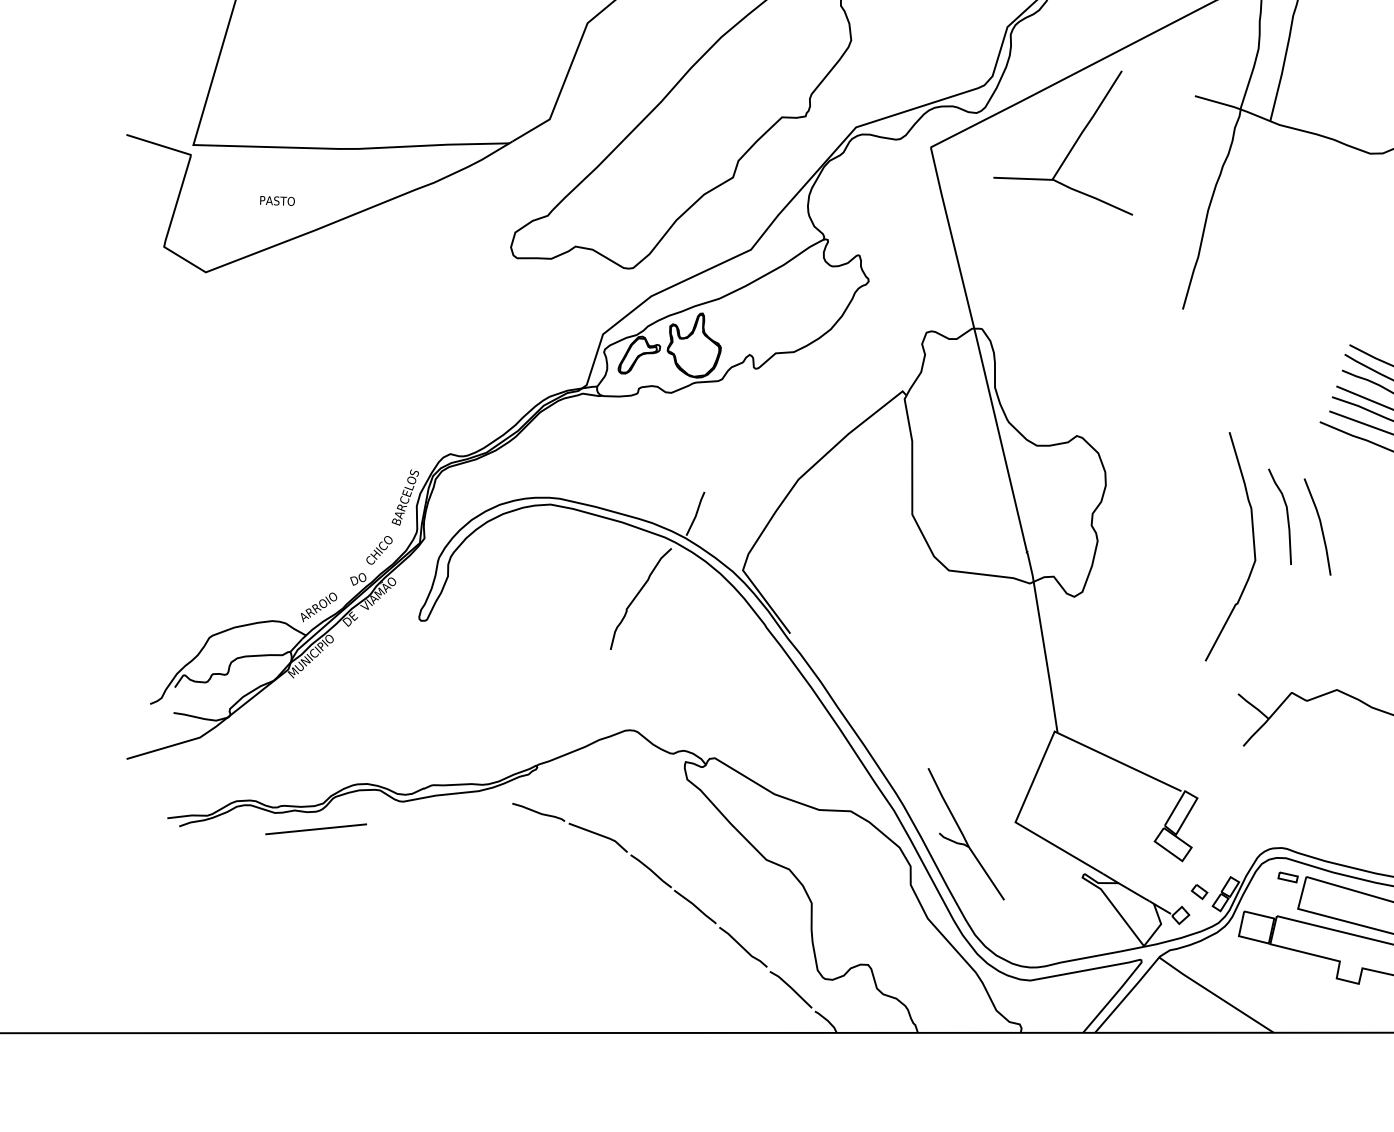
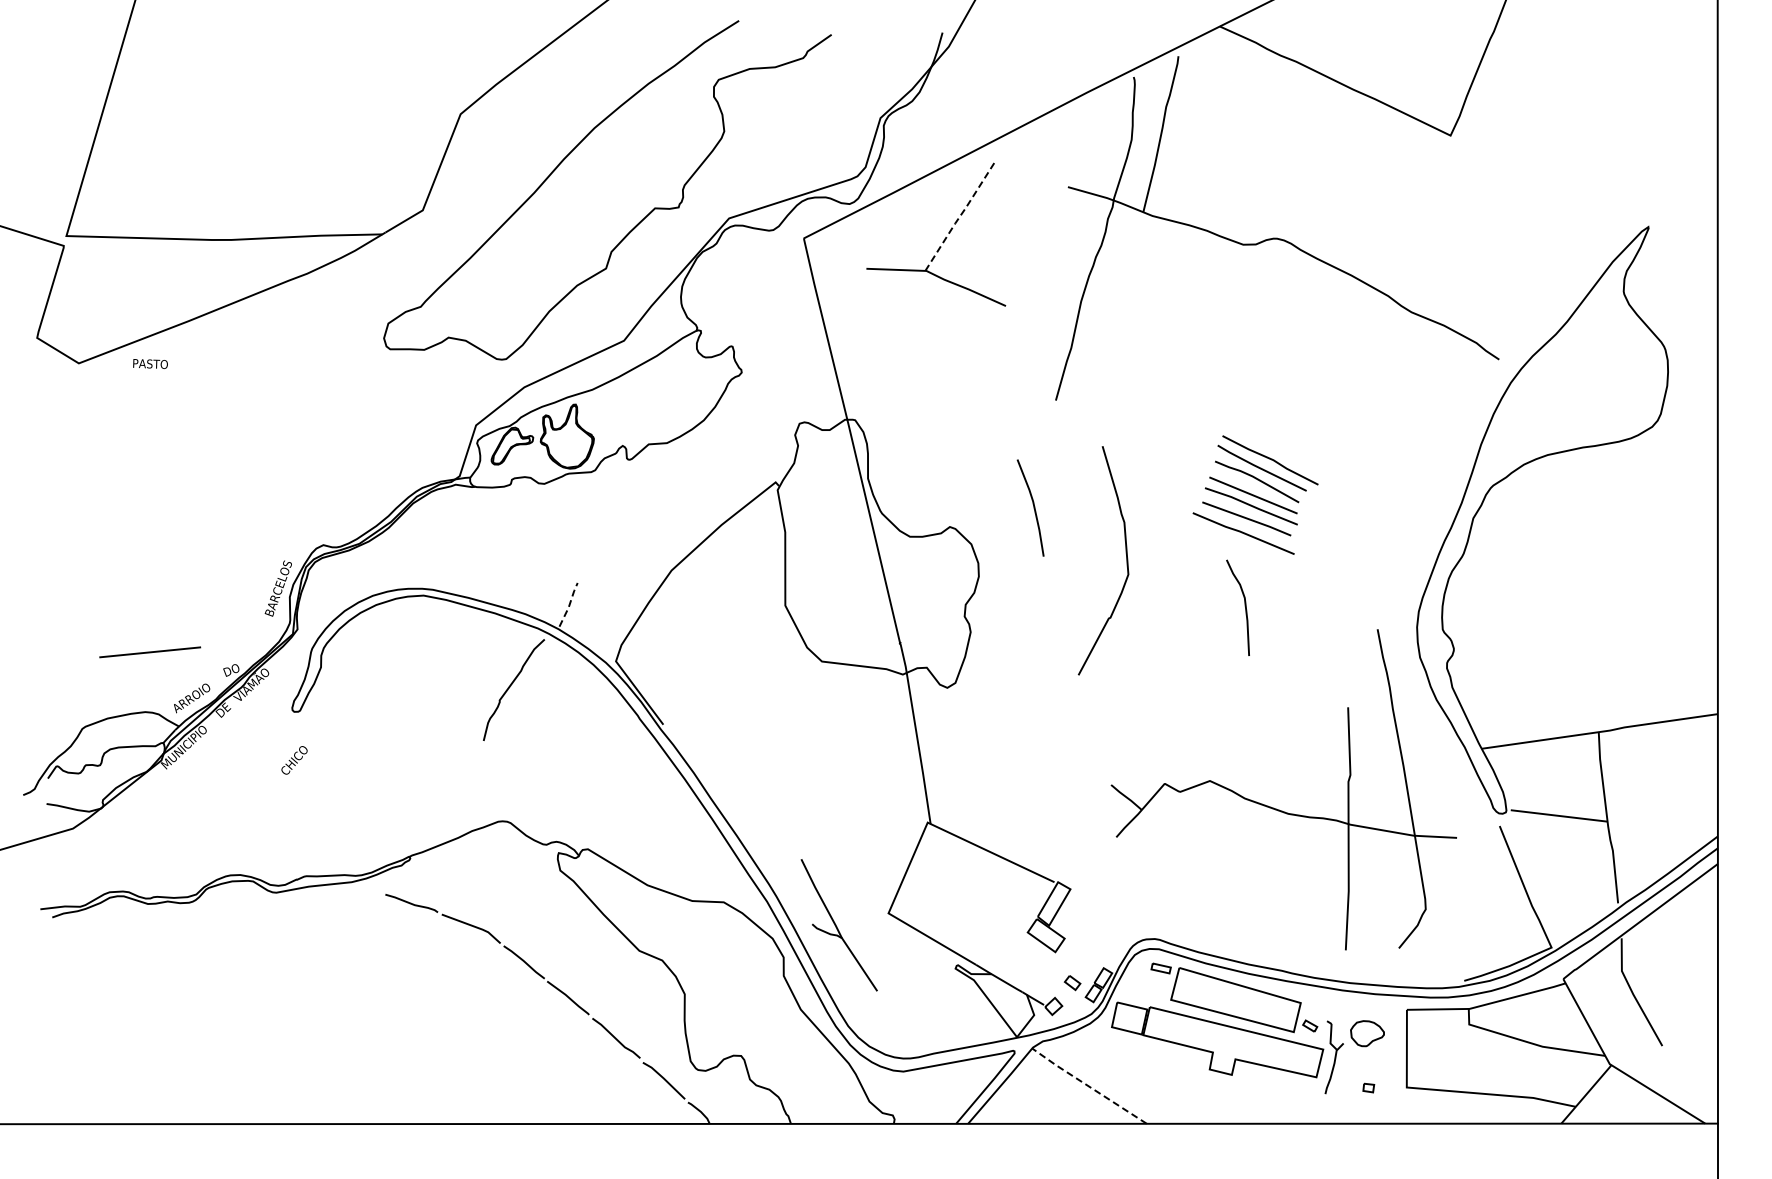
line: (1087, 125) -> (960, 216), solid -> dashed
text: (277, 200) -> (150, 363), moved
line: (696, 513) -> (569, 604), solid -> dashed
curve: (1286, 515) -> (1244, 606), moved
line: (1320, 526) -> (1033, 507), moved
curve: (1253, 546) -> (1126, 560), moved
text: (379, 550) -> (294, 760), moved
line: (316, 829) -> (150, 652), moved
line: (1215, 994) -> (1088, 1085), solid -> dashed

